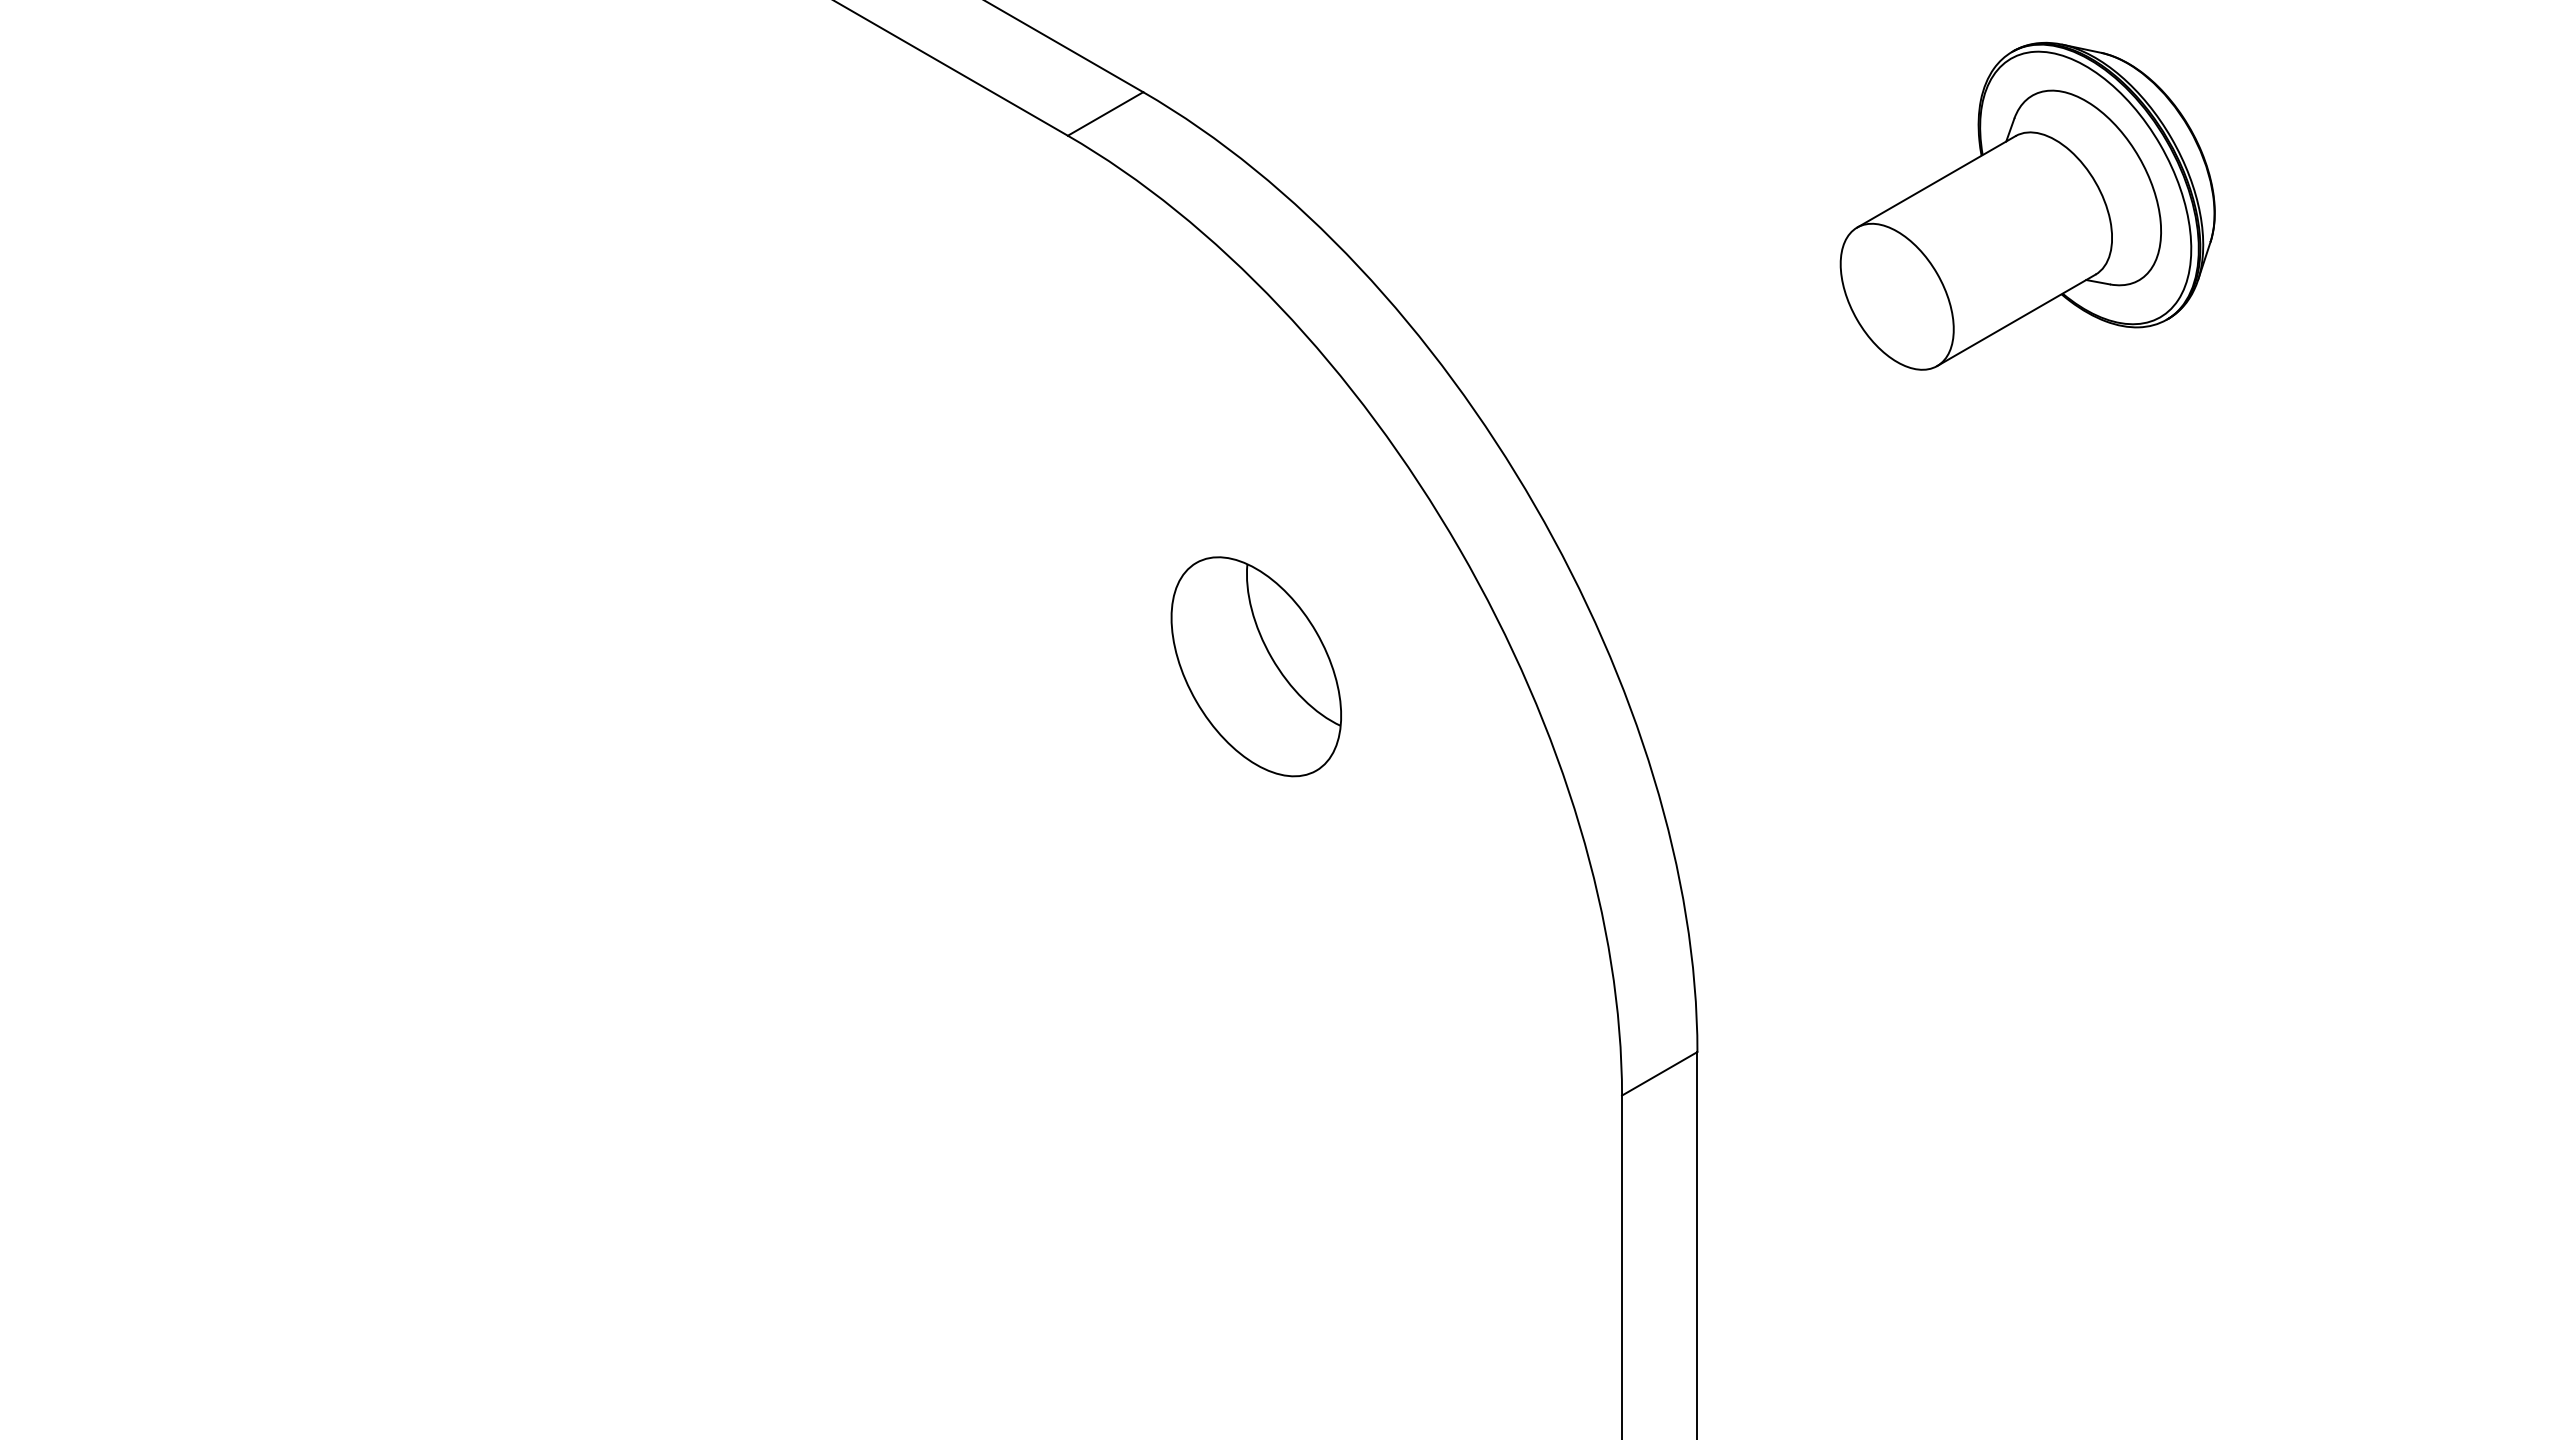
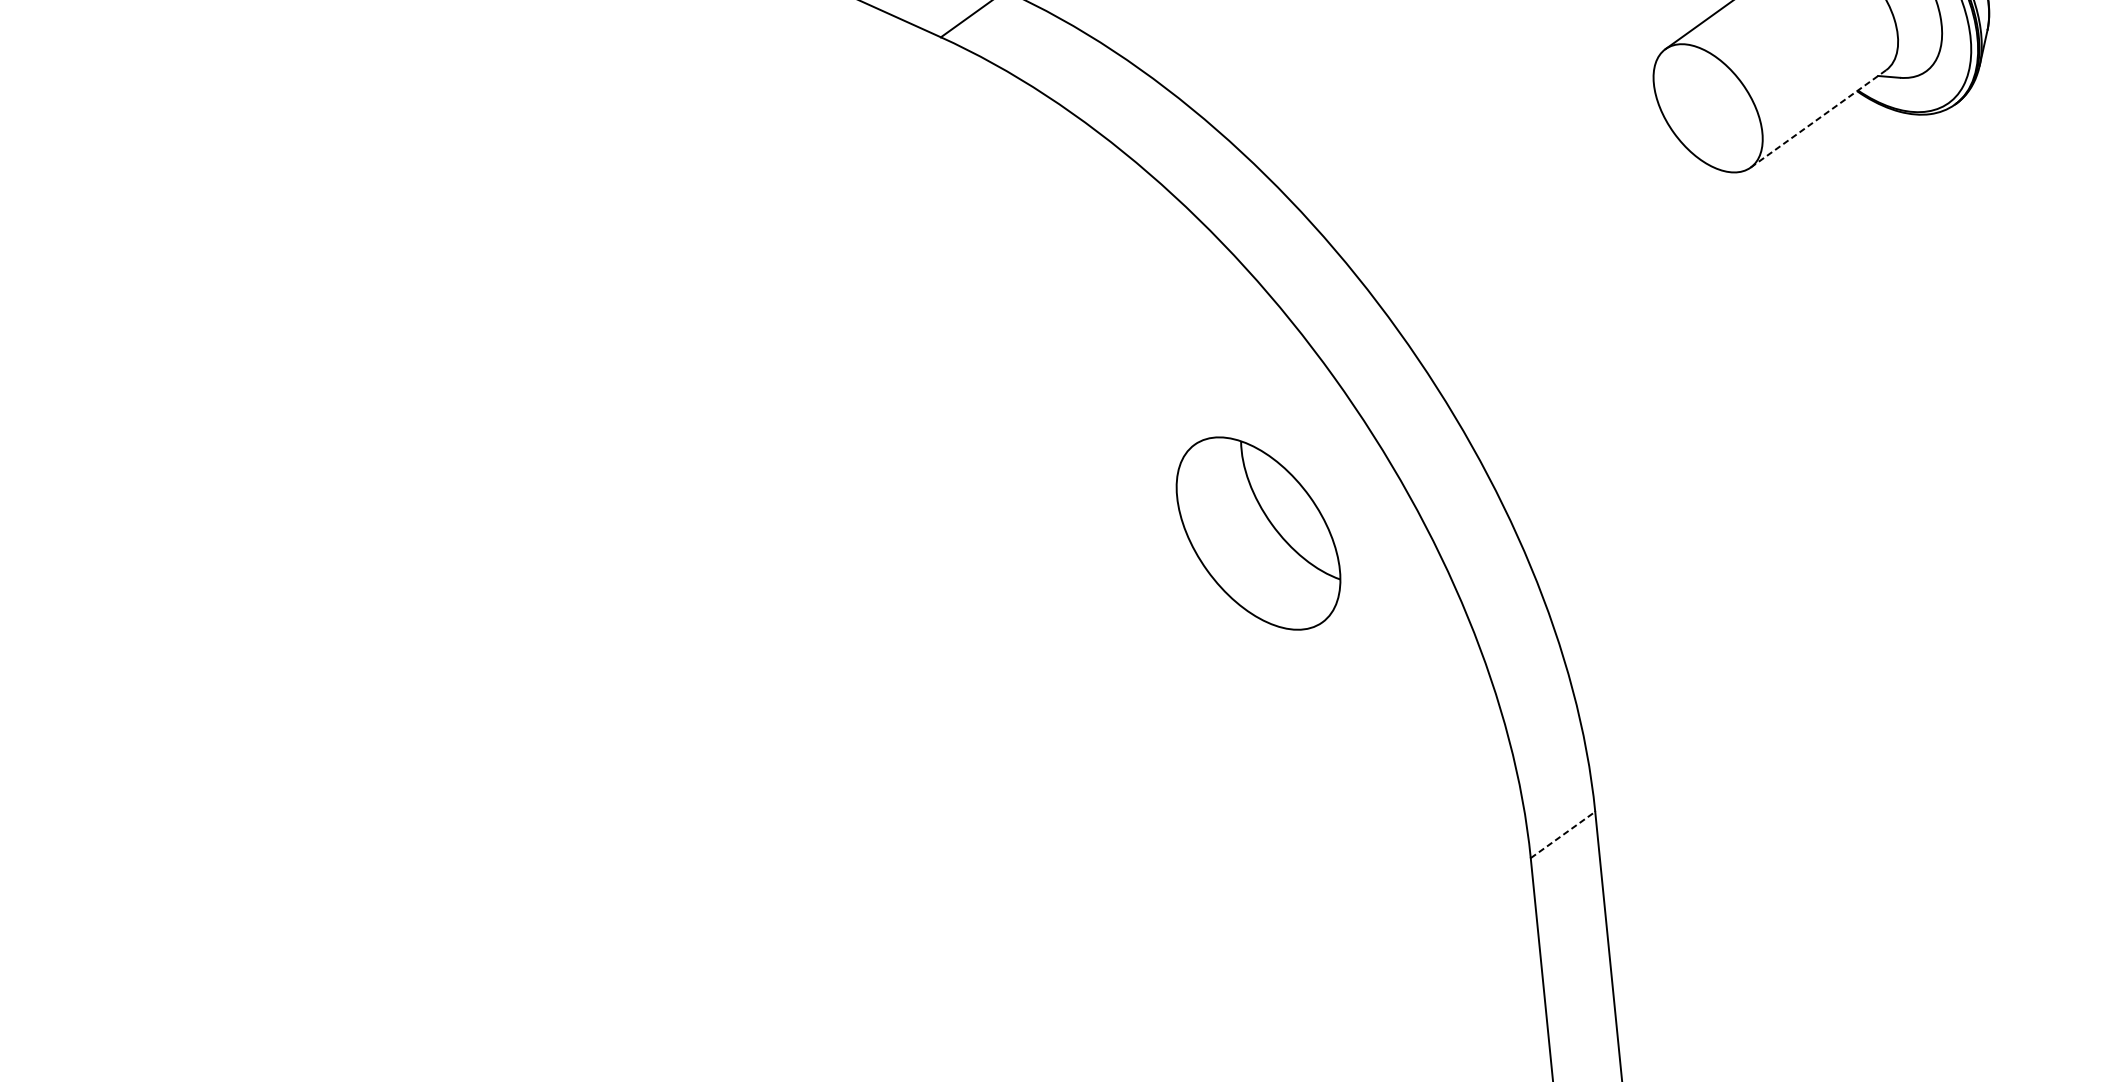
line: (2016, 320) -> (1818, 119), solid -> dashed
part: (1255, 666) -> (1257, 533), moved
line: (1659, 1073) -> (1562, 834), solid -> dashed

